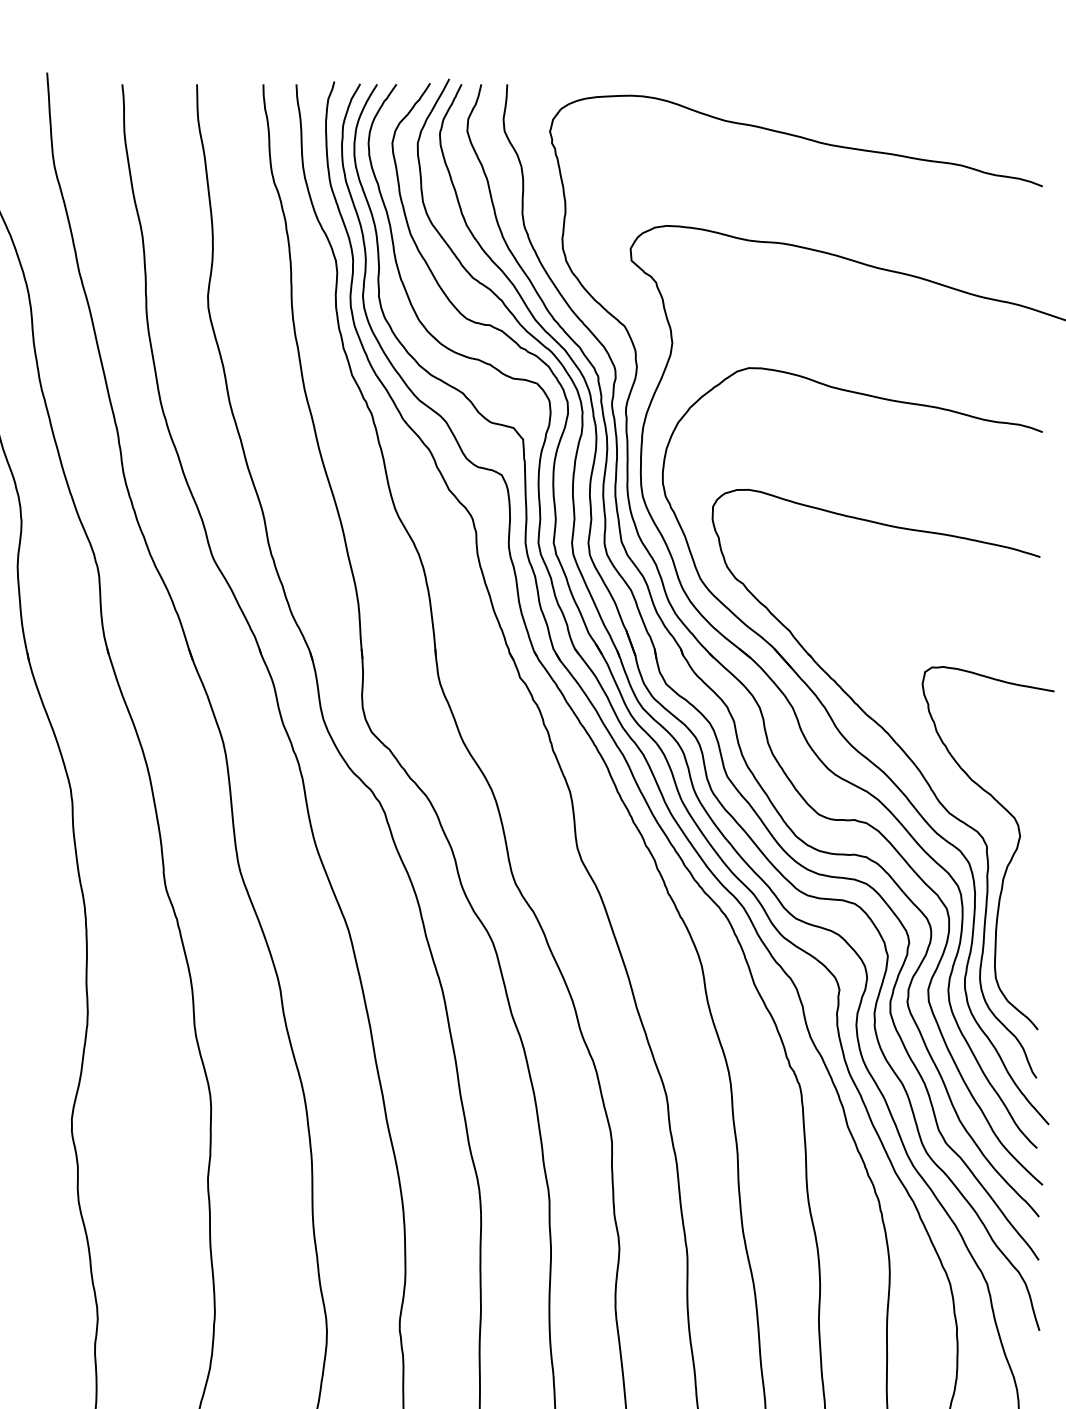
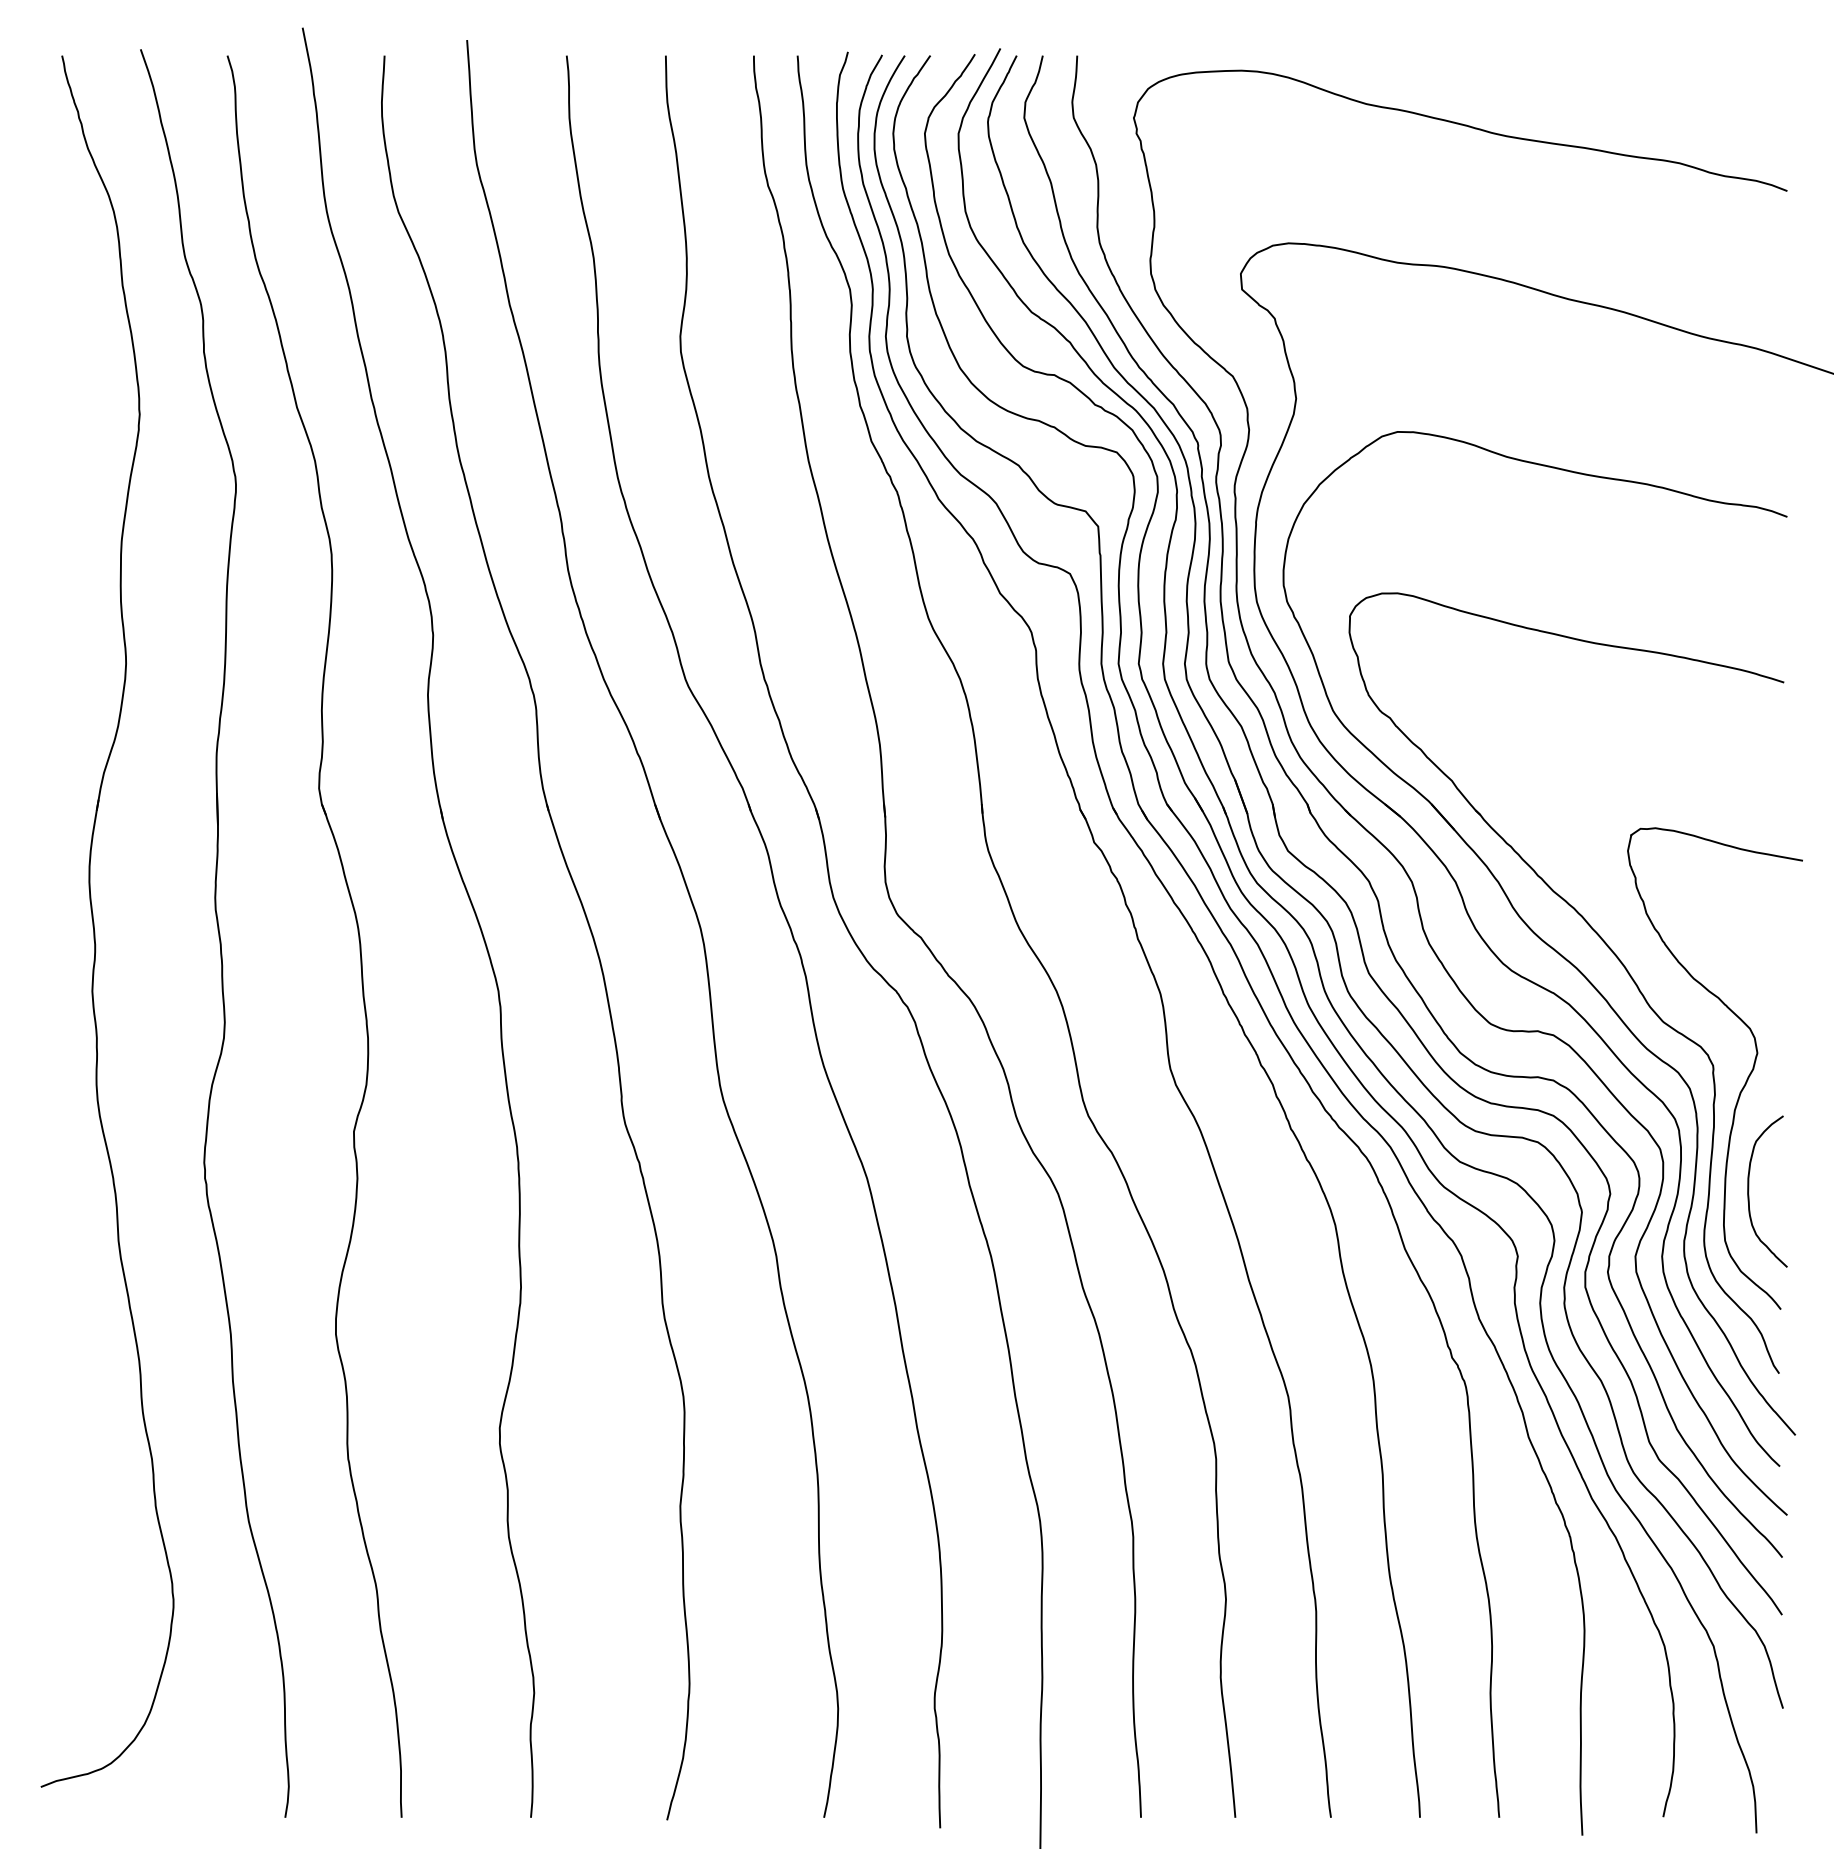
curve: (1014, 940) -> (1749, 1191), added

